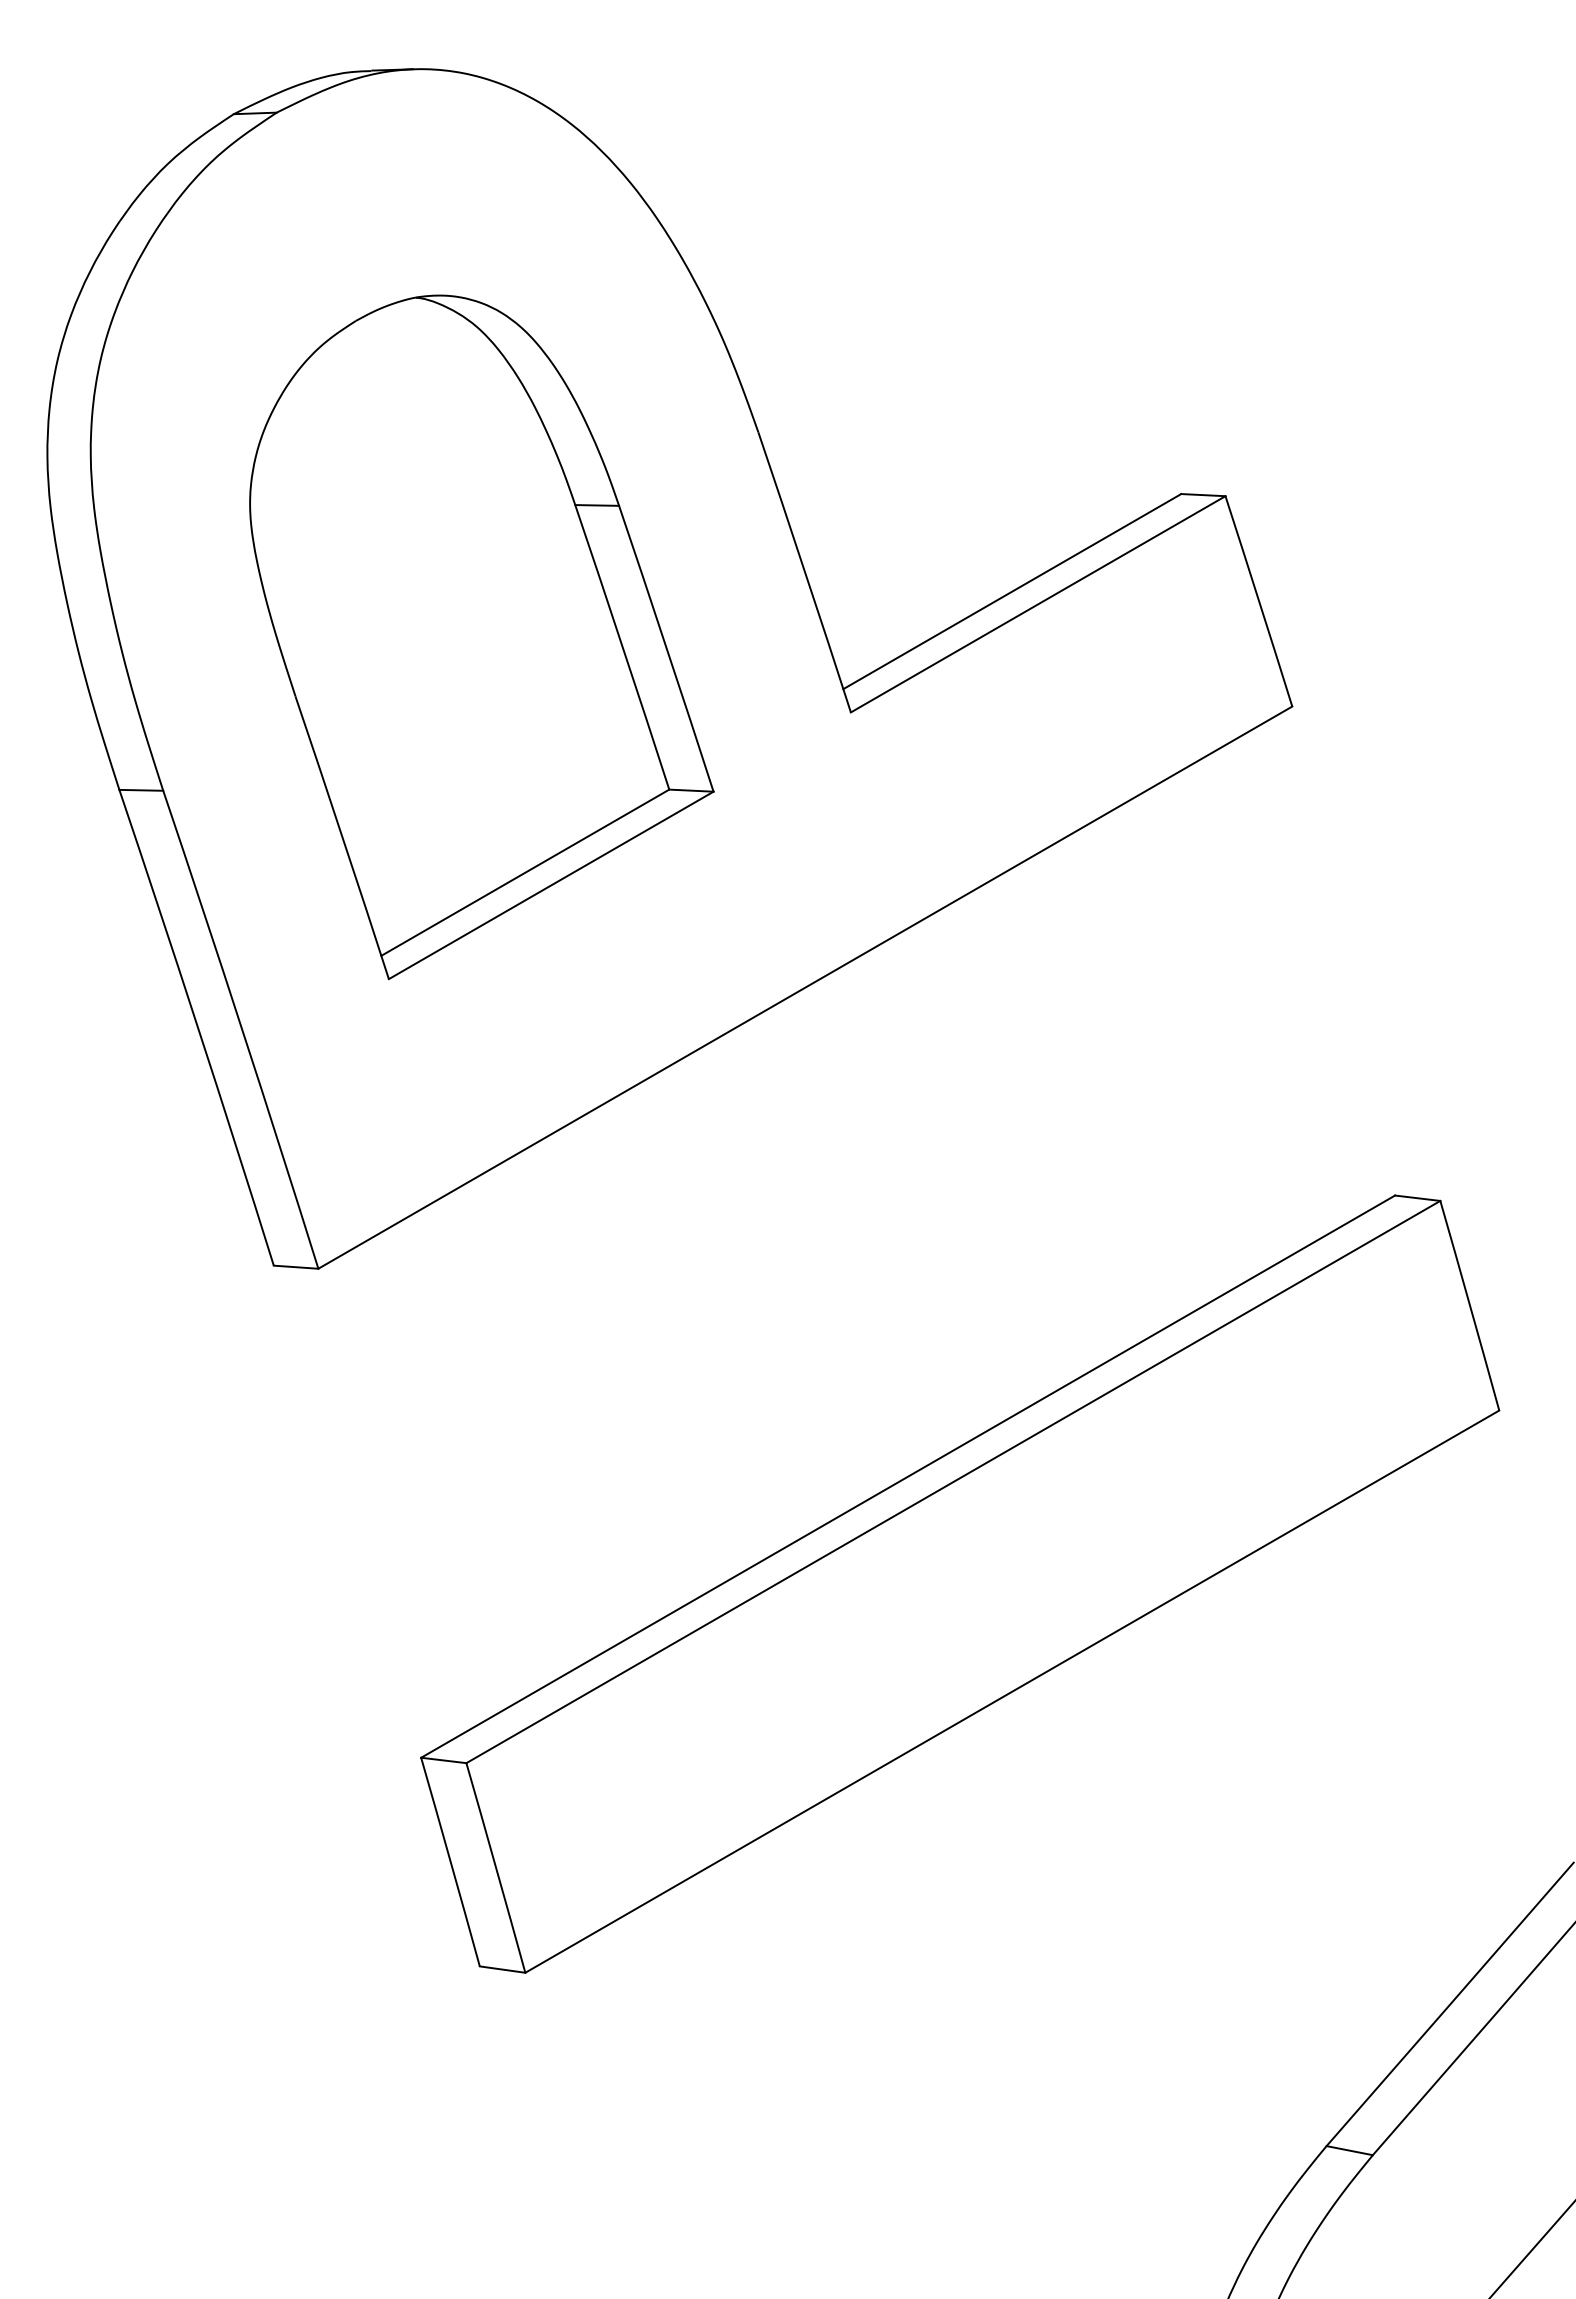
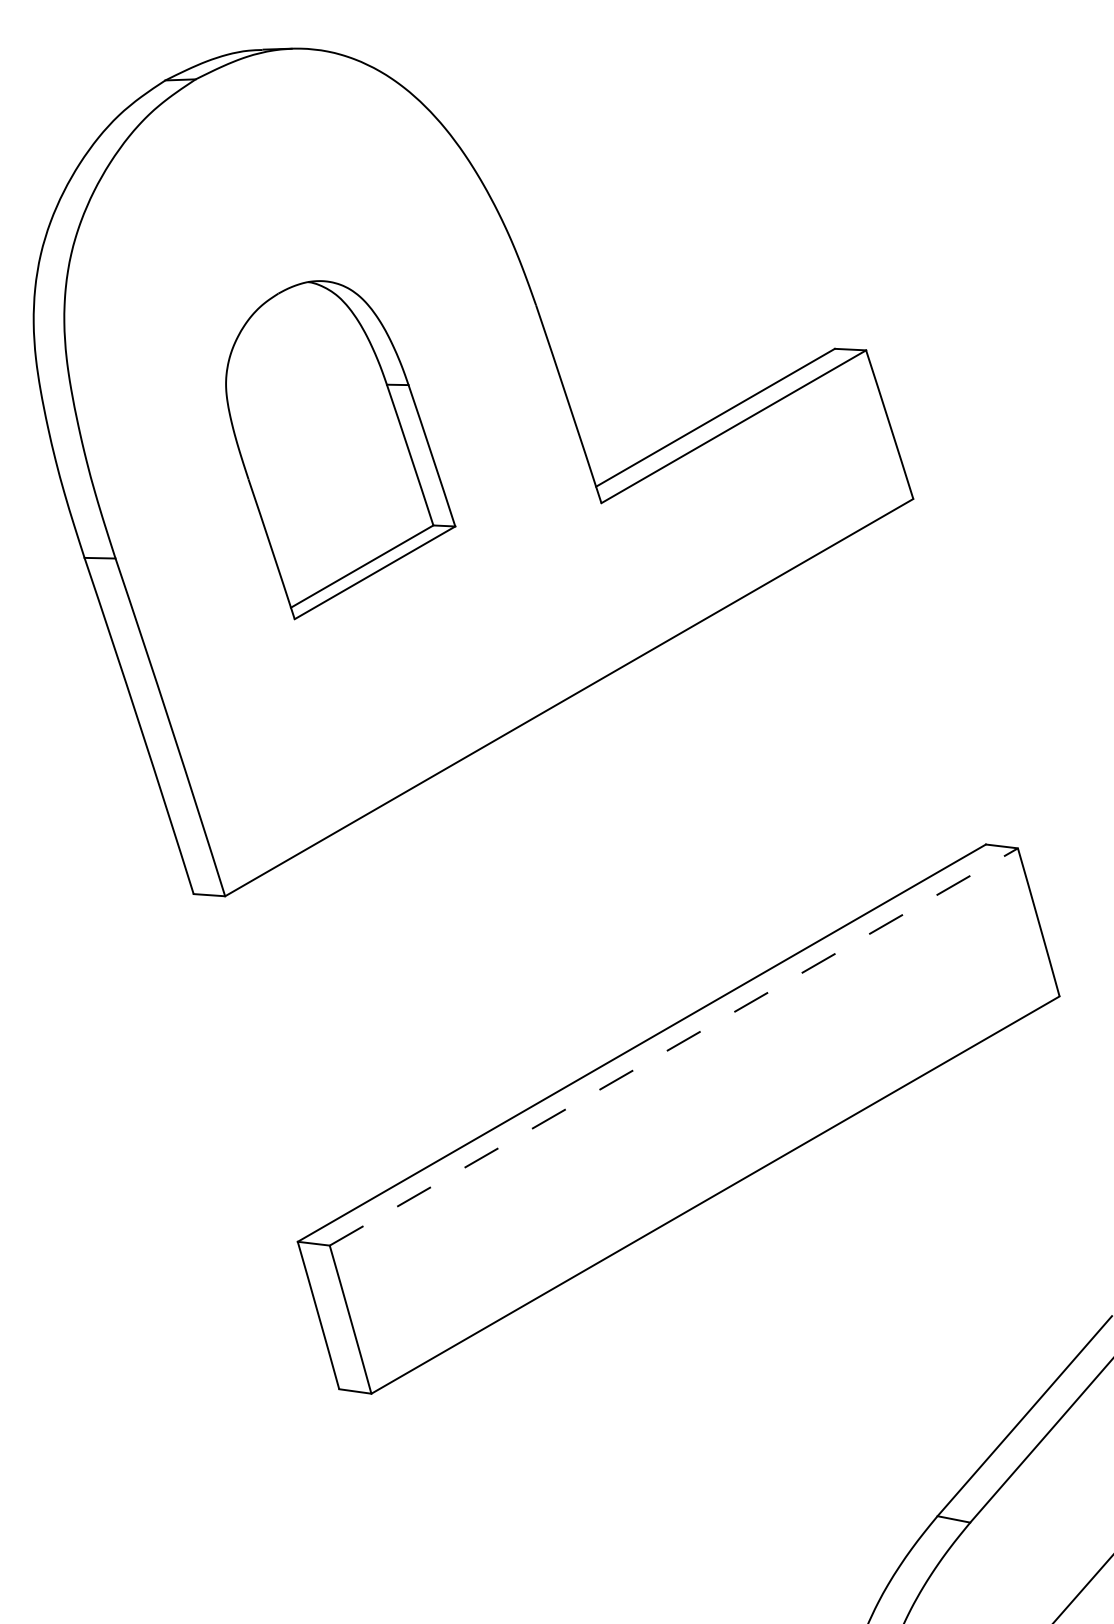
part: (481, 637) -> (340, 450), size x0.7
line: (953, 1481) -> (673, 1046), solid -> dashed

